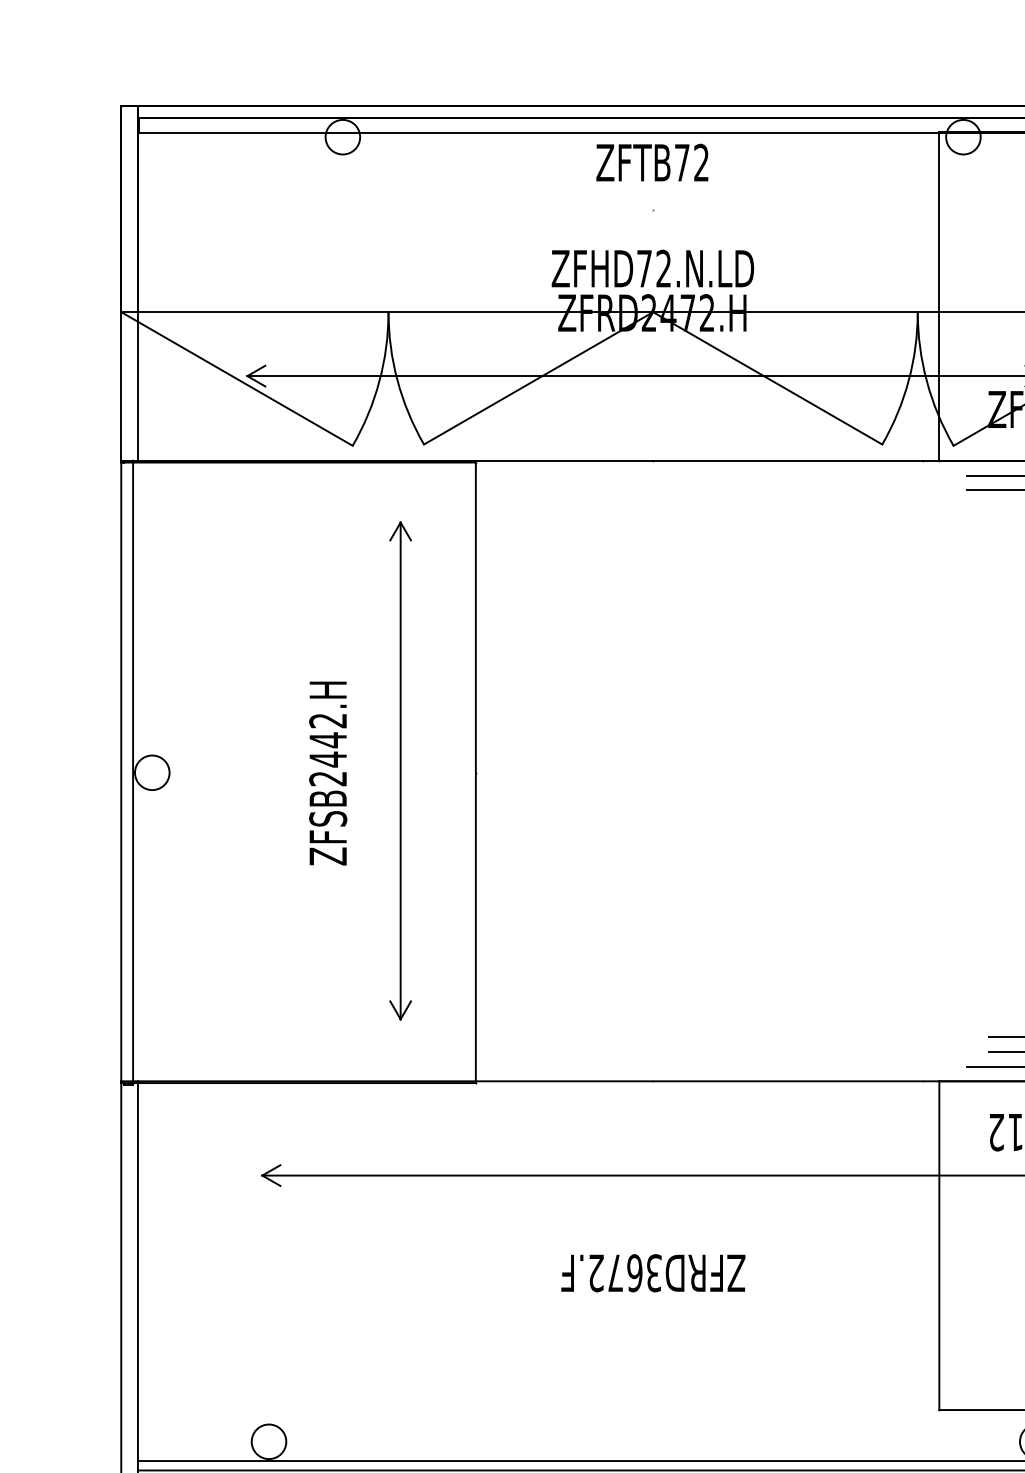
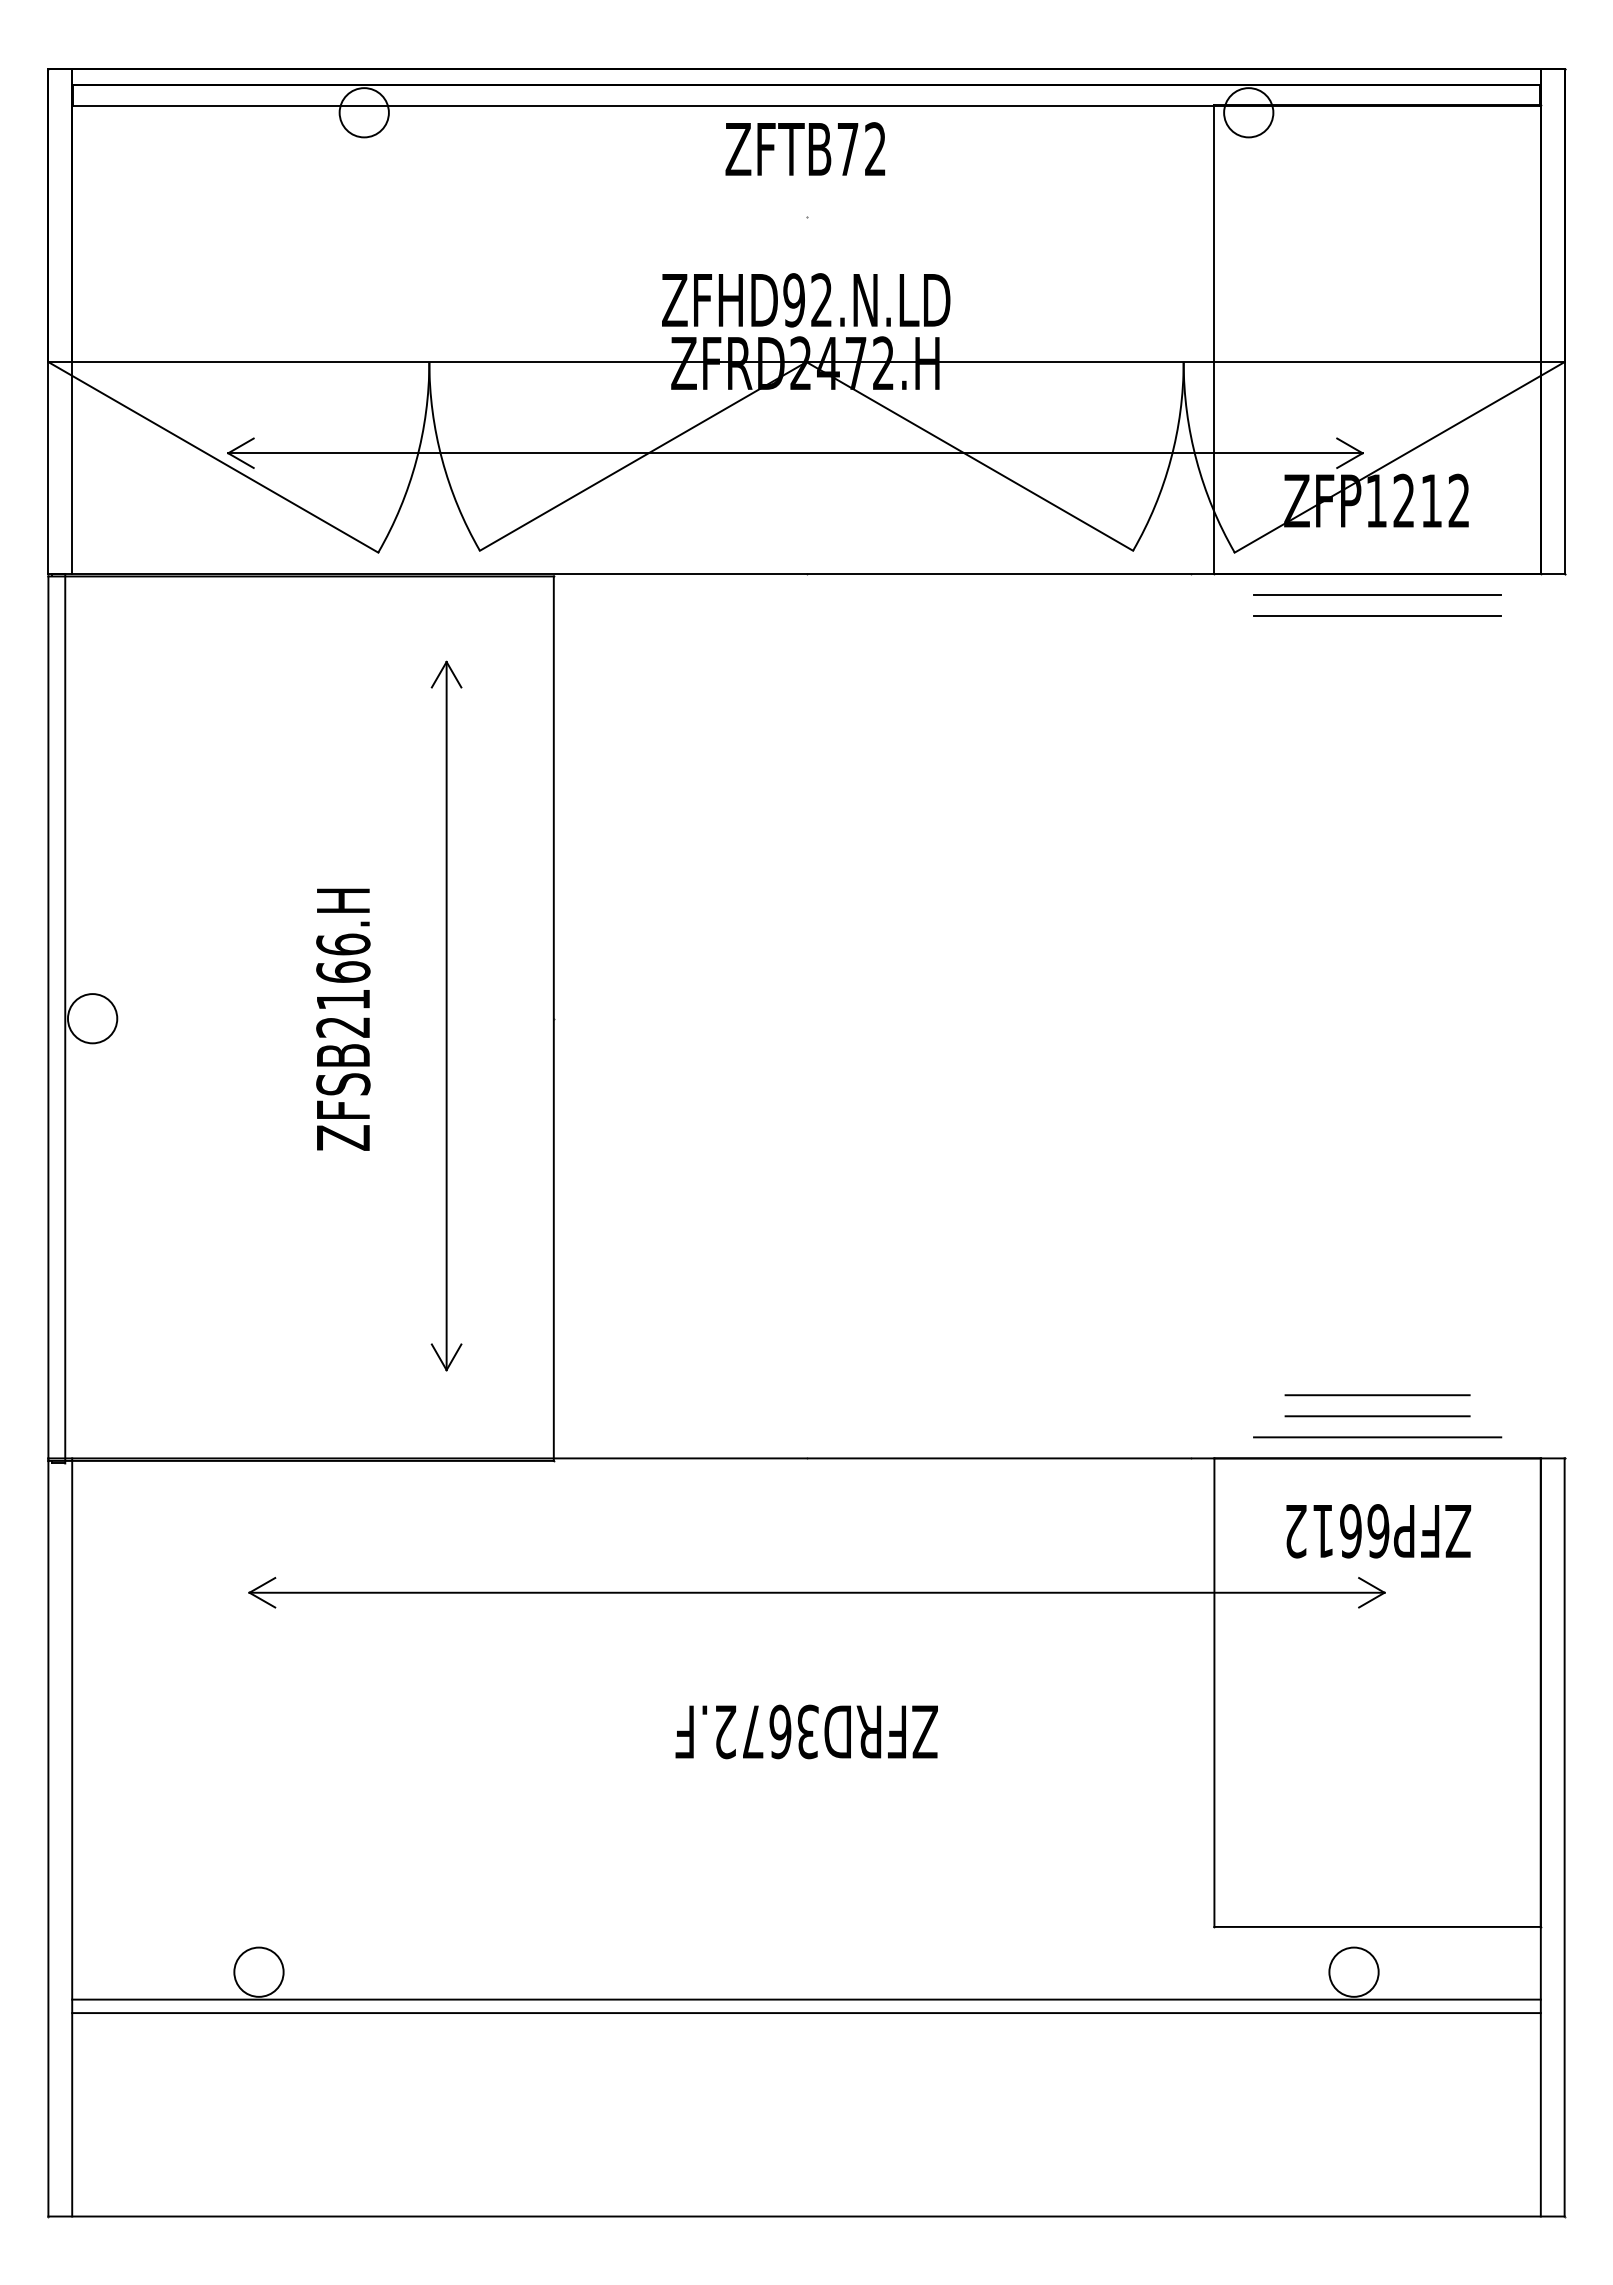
text: (644, 268) -> (793, 300), ZFHD72.N.LD -> ZFHD92.N.LD
text: (328, 740) -> (343, 972), ZFSB2442.H -> ZFSB2166.H

